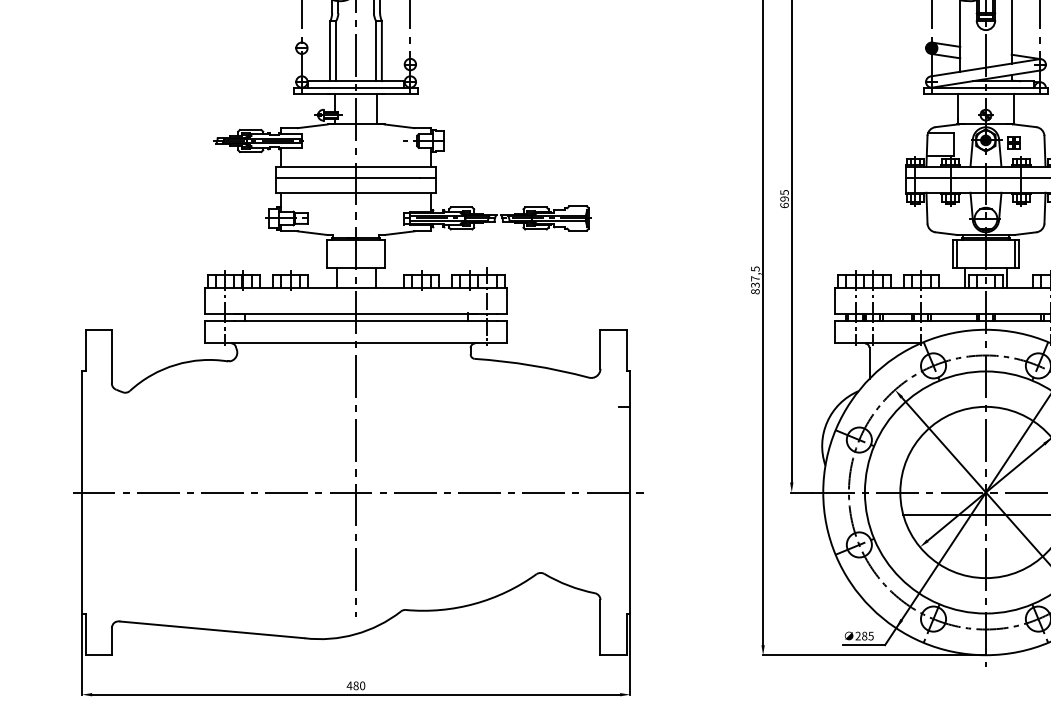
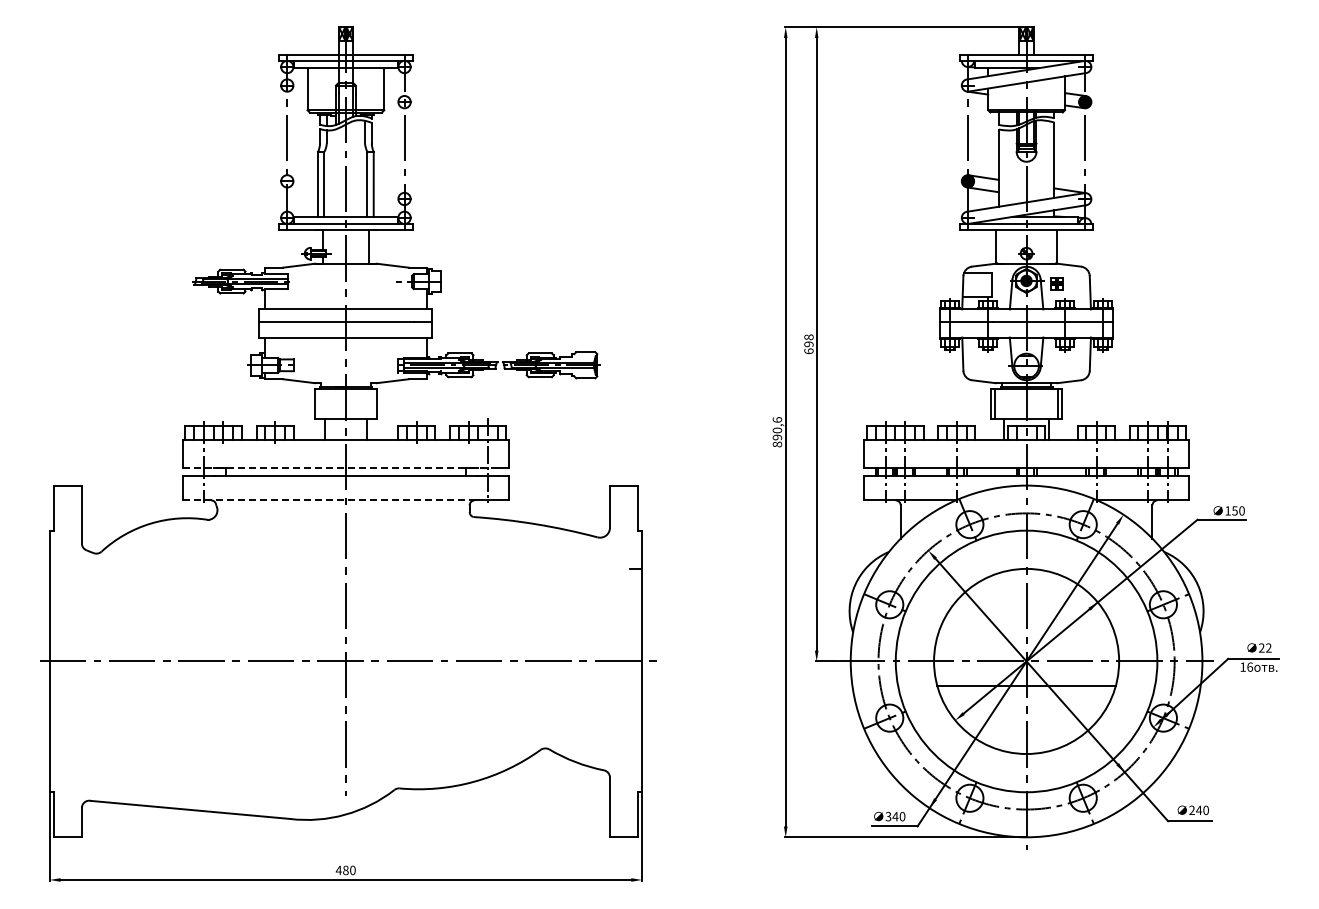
text: (784, 192) -> (808, 337), 695 -> 698
text: (755, 276) -> (777, 428), 837,5 -> 890,6
line: (350, 313) -> (339, 468), solid -> dashed
line: (341, 343) -> (330, 500), solid -> dashed
text: (864, 635) -> (895, 816), 285 -> 340

